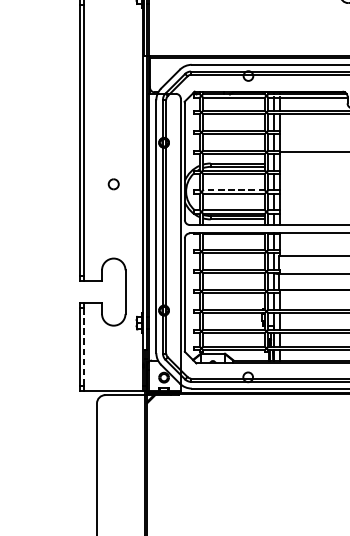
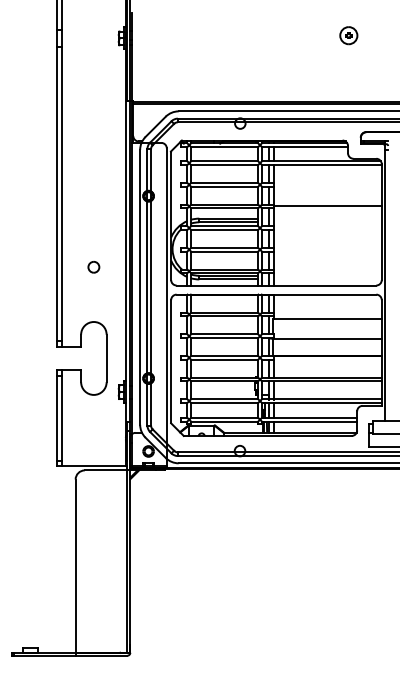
part: (113, 184) -> (93, 267), moved
line: (233, 190) -> (224, 247), dashed -> solid
line: (83, 347) -> (61, 418), dashed -> solid

